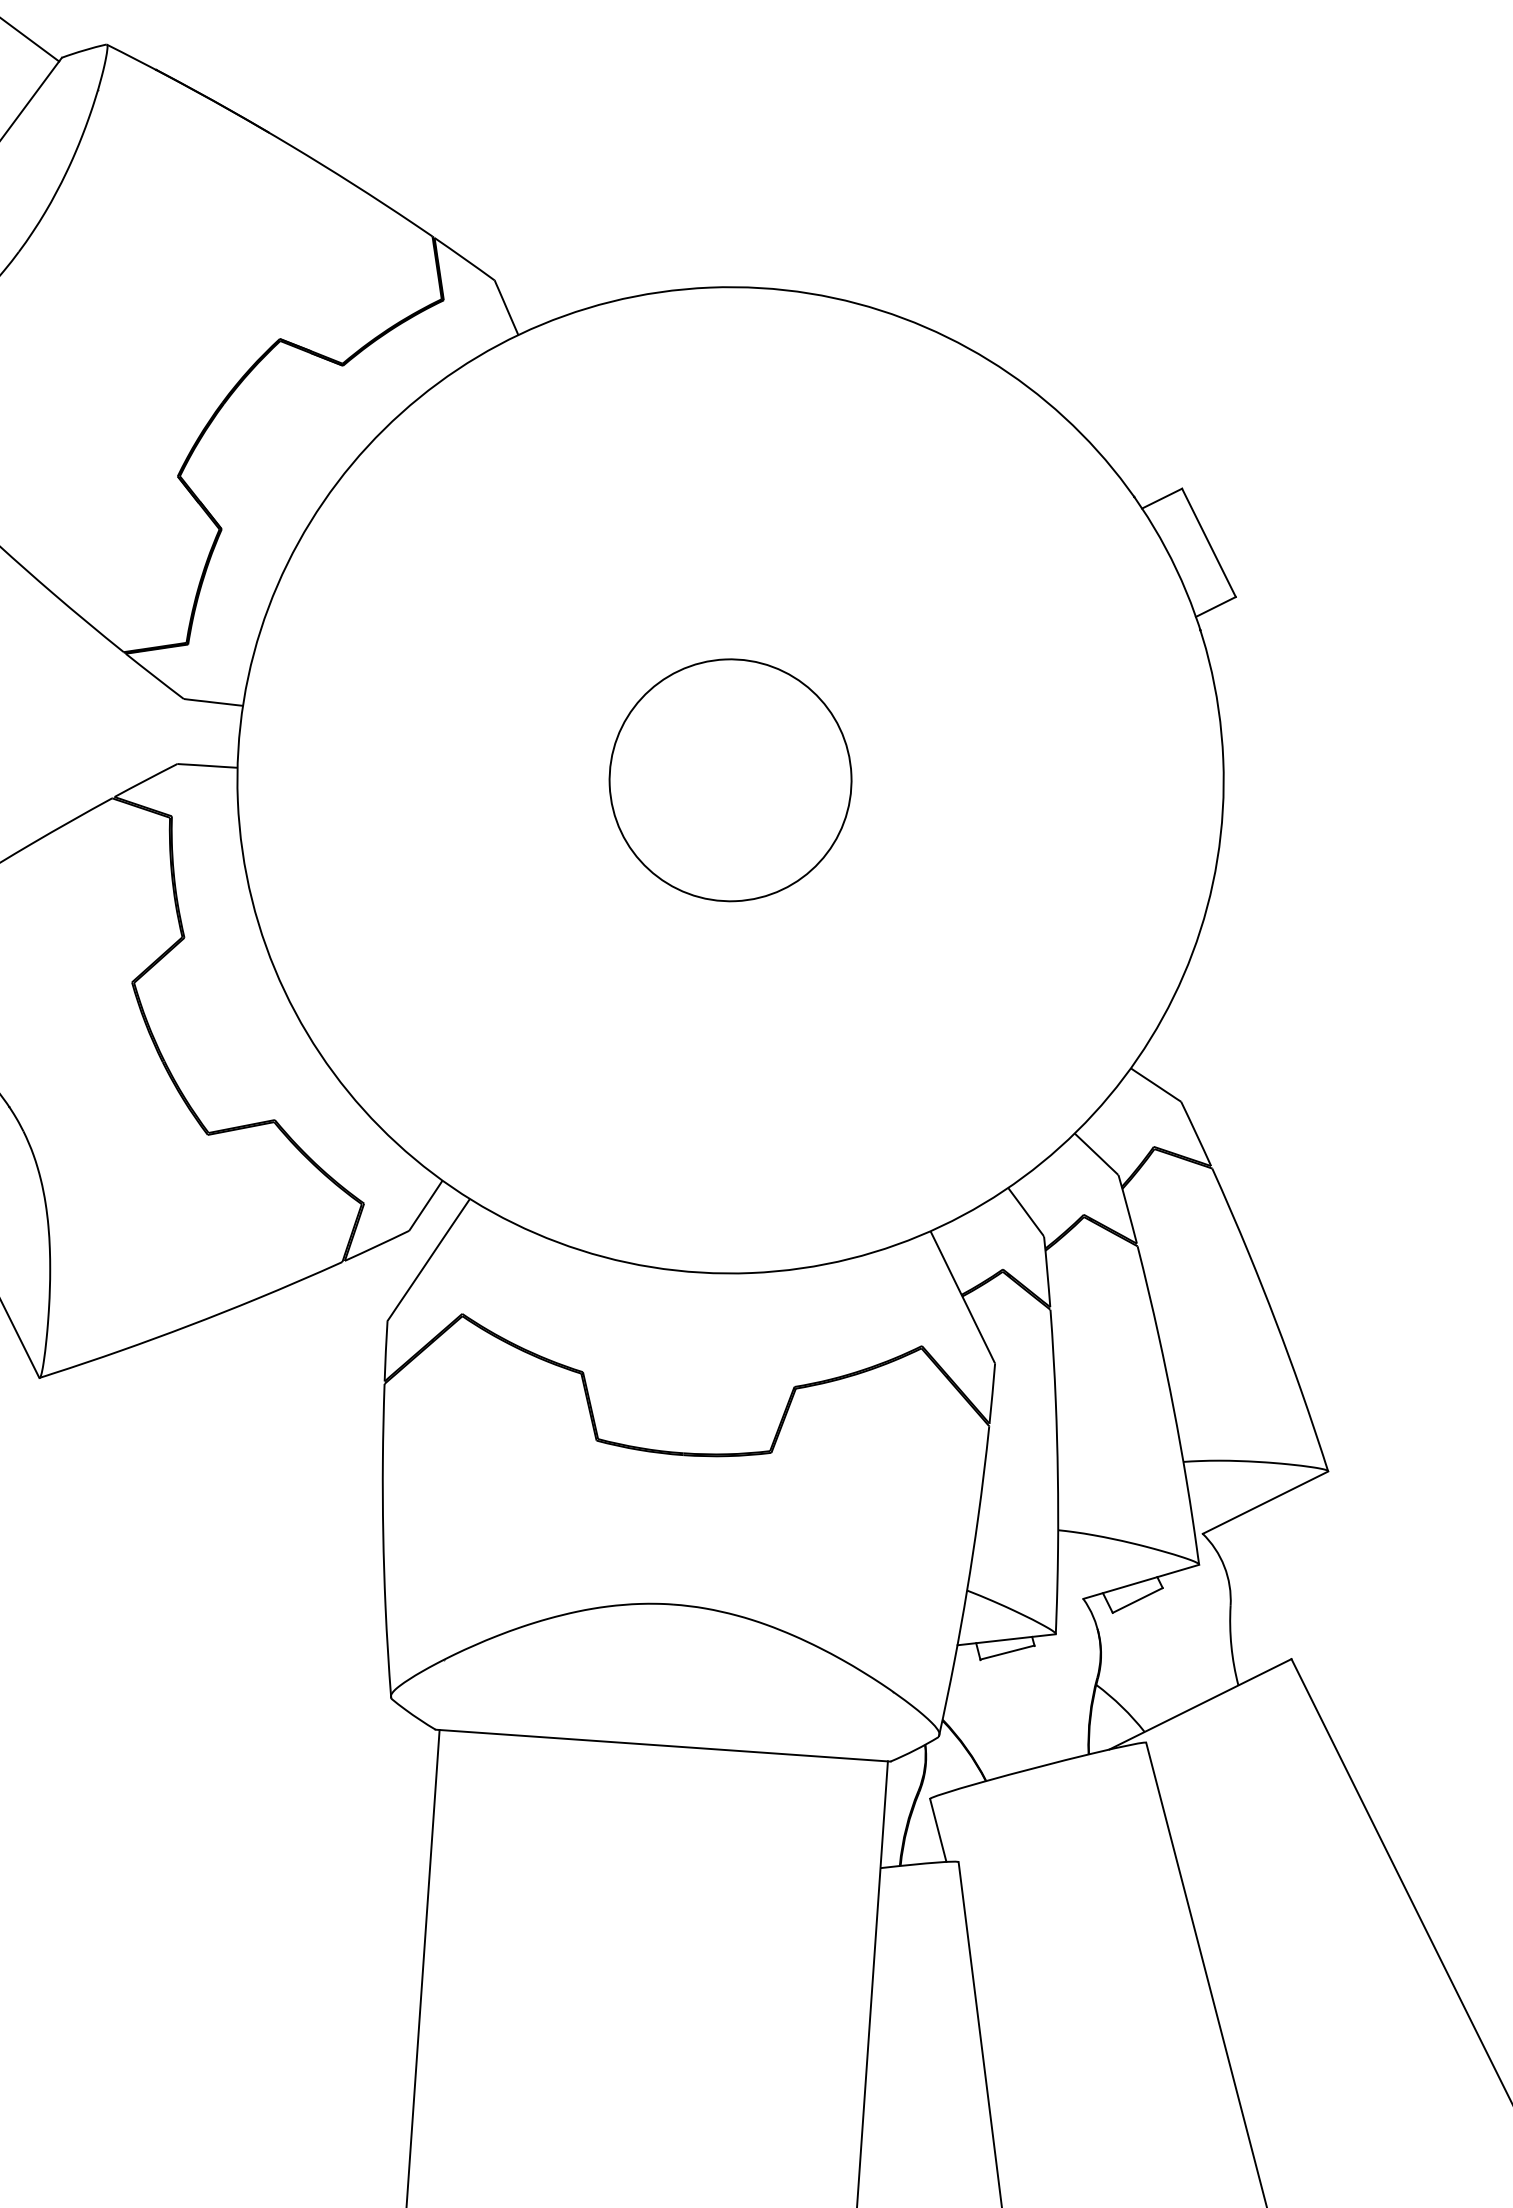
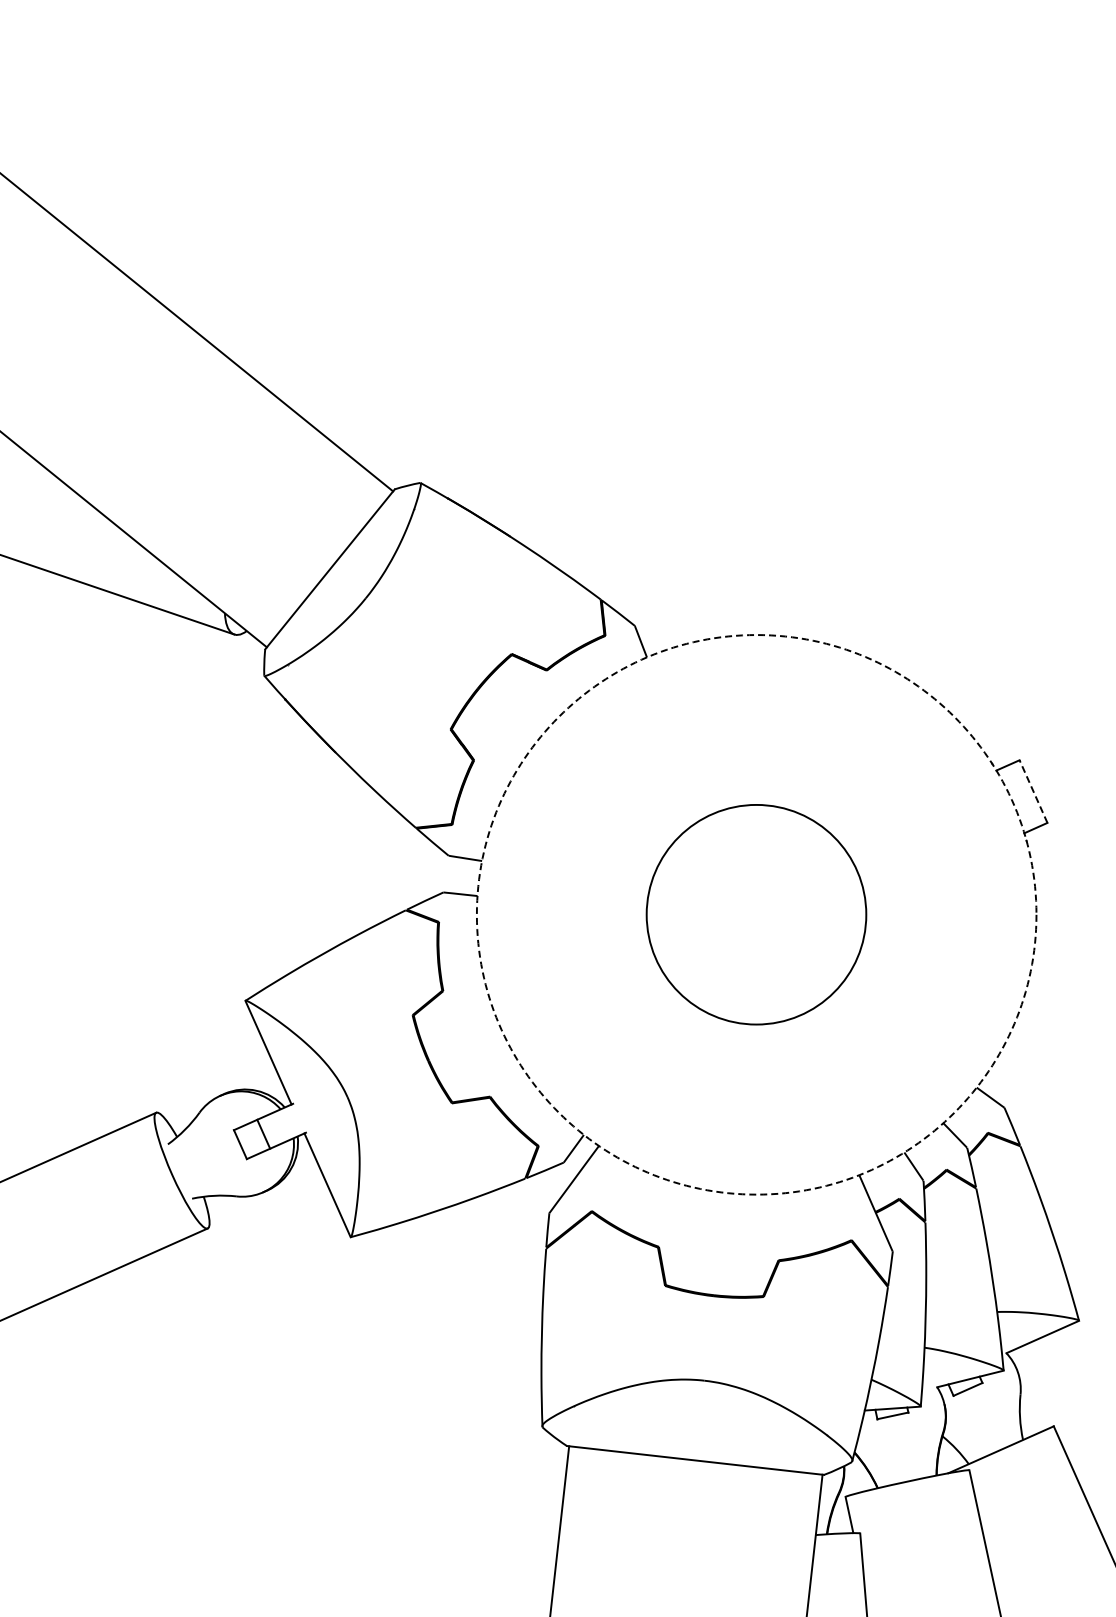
line: (1208, 542) -> (1033, 791), solid -> dashed
circle: (730, 779) -> (756, 914), size x1.6
circle: (730, 779) -> (756, 914), solid -> dashed

